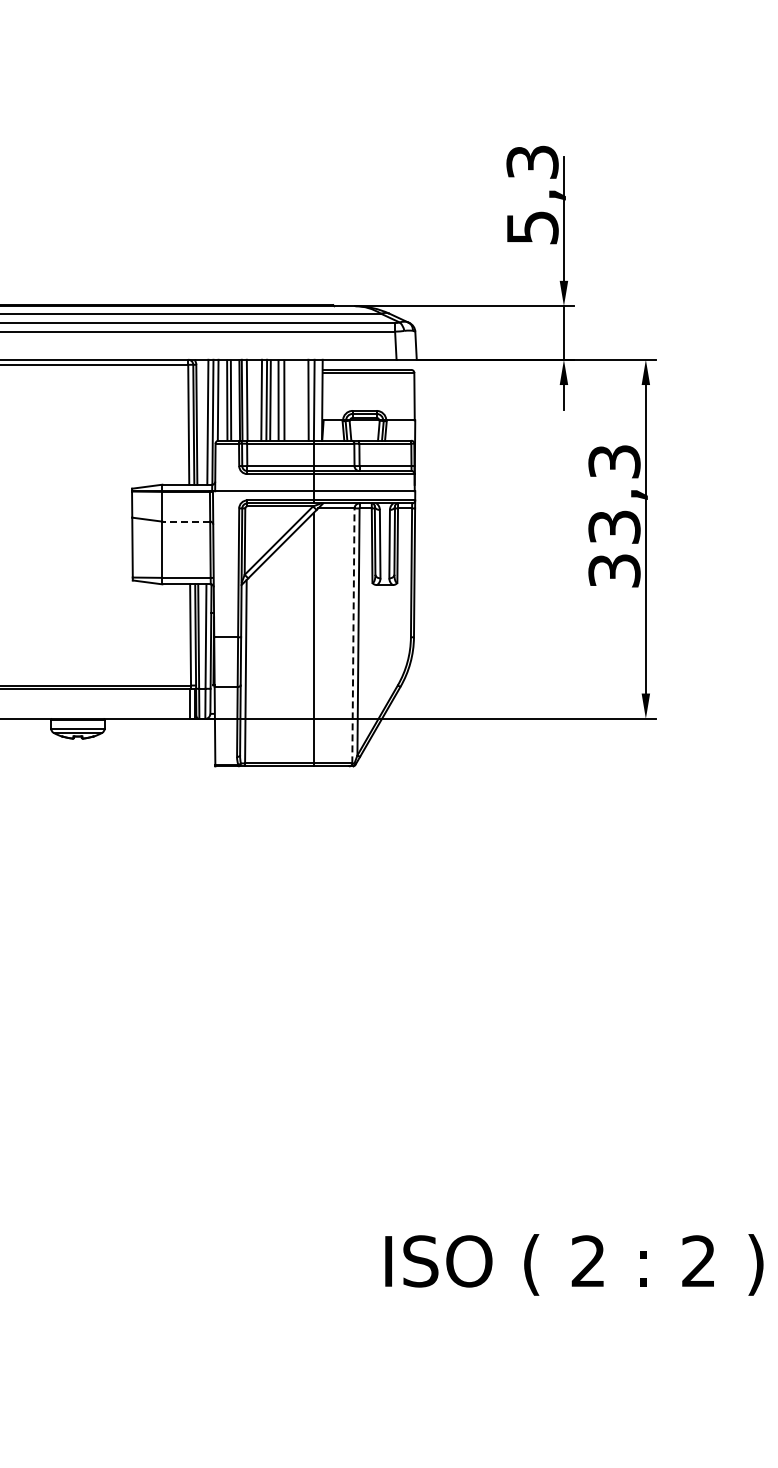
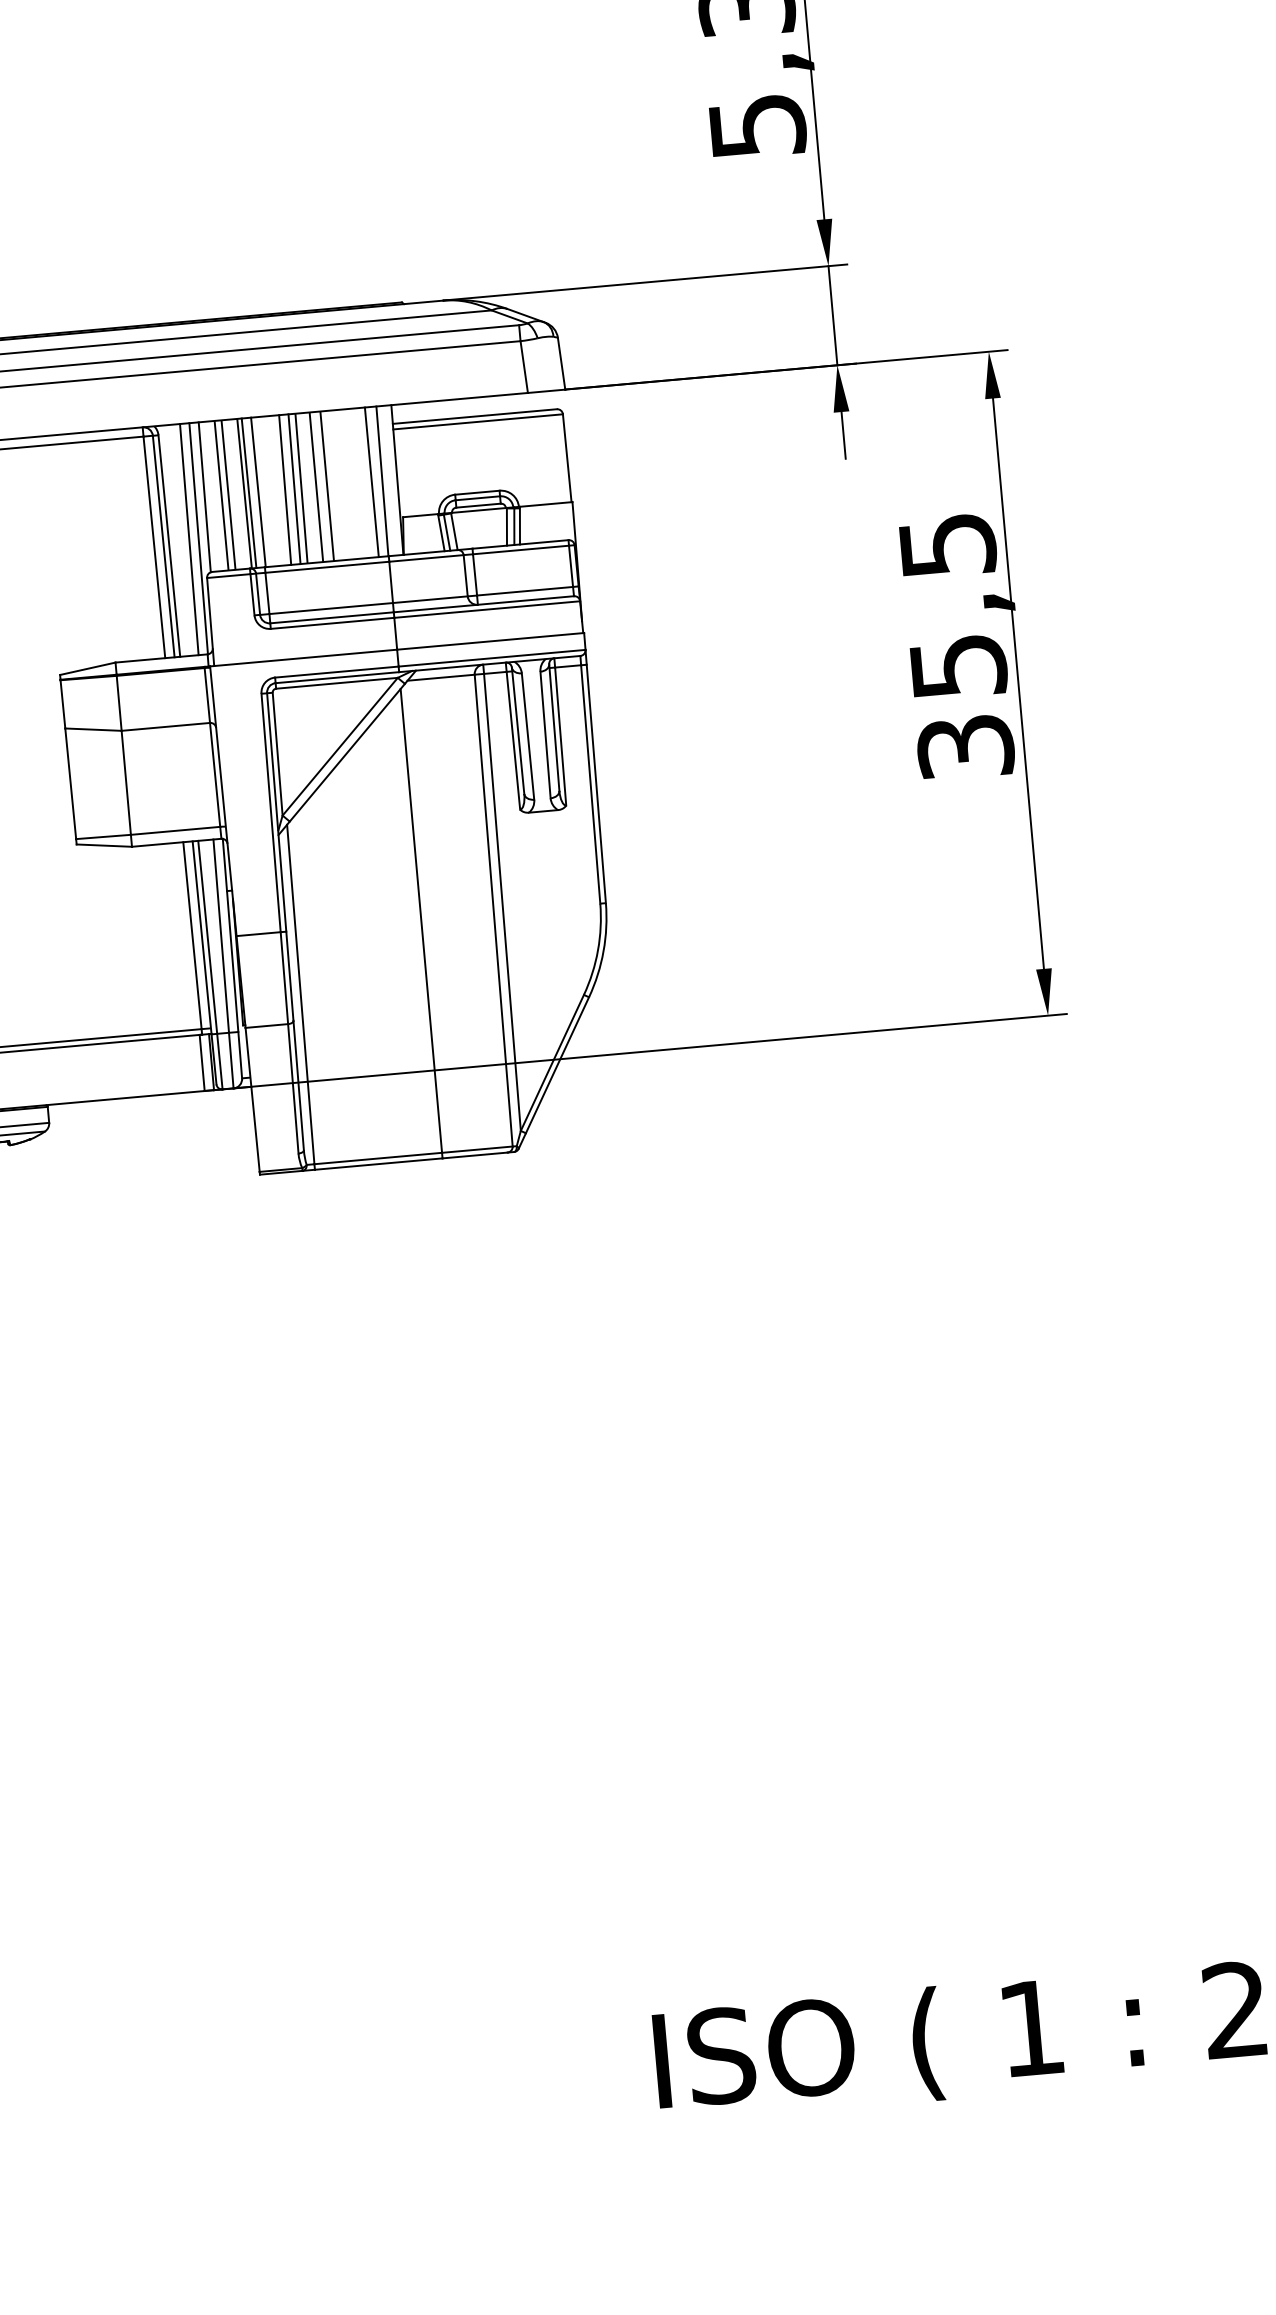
text: (614, 494) -> (953, 606), 33,3 -> 35,5
line: (186, 521) -> (166, 726), dashed -> solid
line: (353, 635) -> (493, 909), dashed -> solid
text: (587, 1260) -> (1029, 2026), 2 -> 1

